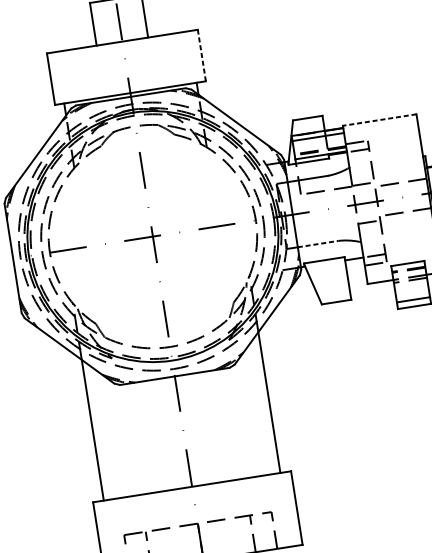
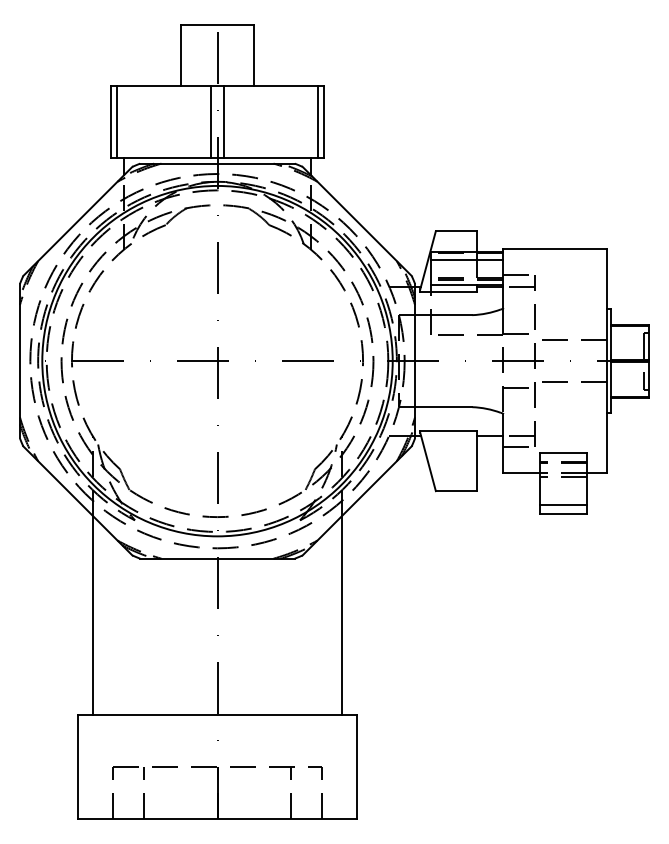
line: (197, 55) -> (317, 121), added
line: (202, 55) -> (324, 121), dashed -> solid
line: (130, 66) -> (223, 121), added
line: (122, 67) -> (211, 121), added
line: (55, 78) -> (117, 121), added
line: (379, 120) -> (555, 249), dashed -> solid
line: (317, 244) -> (443, 407), dashed -> solid

